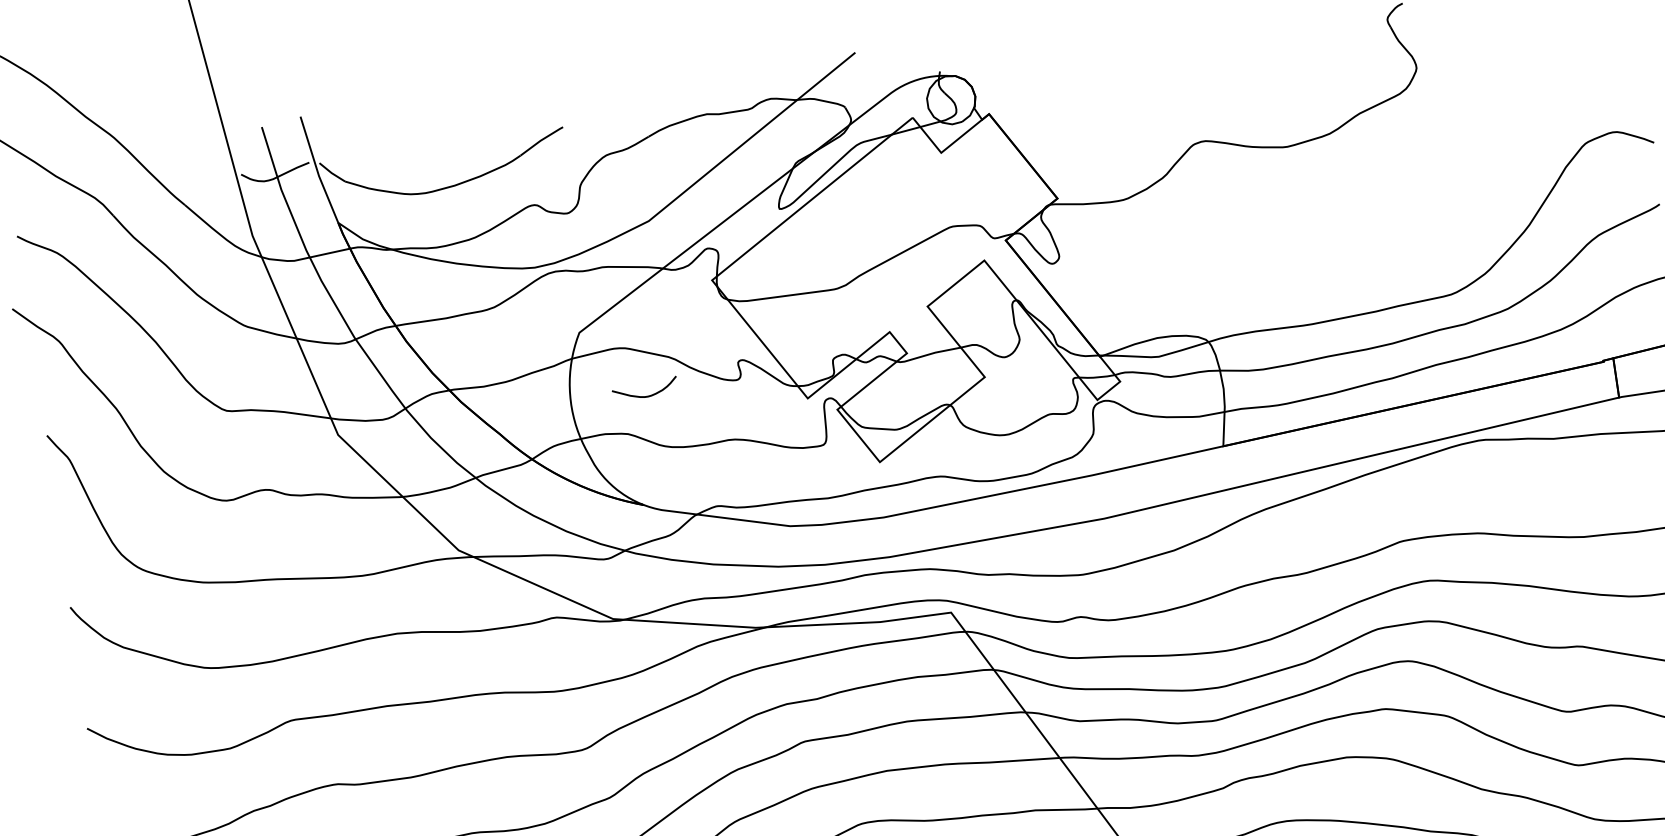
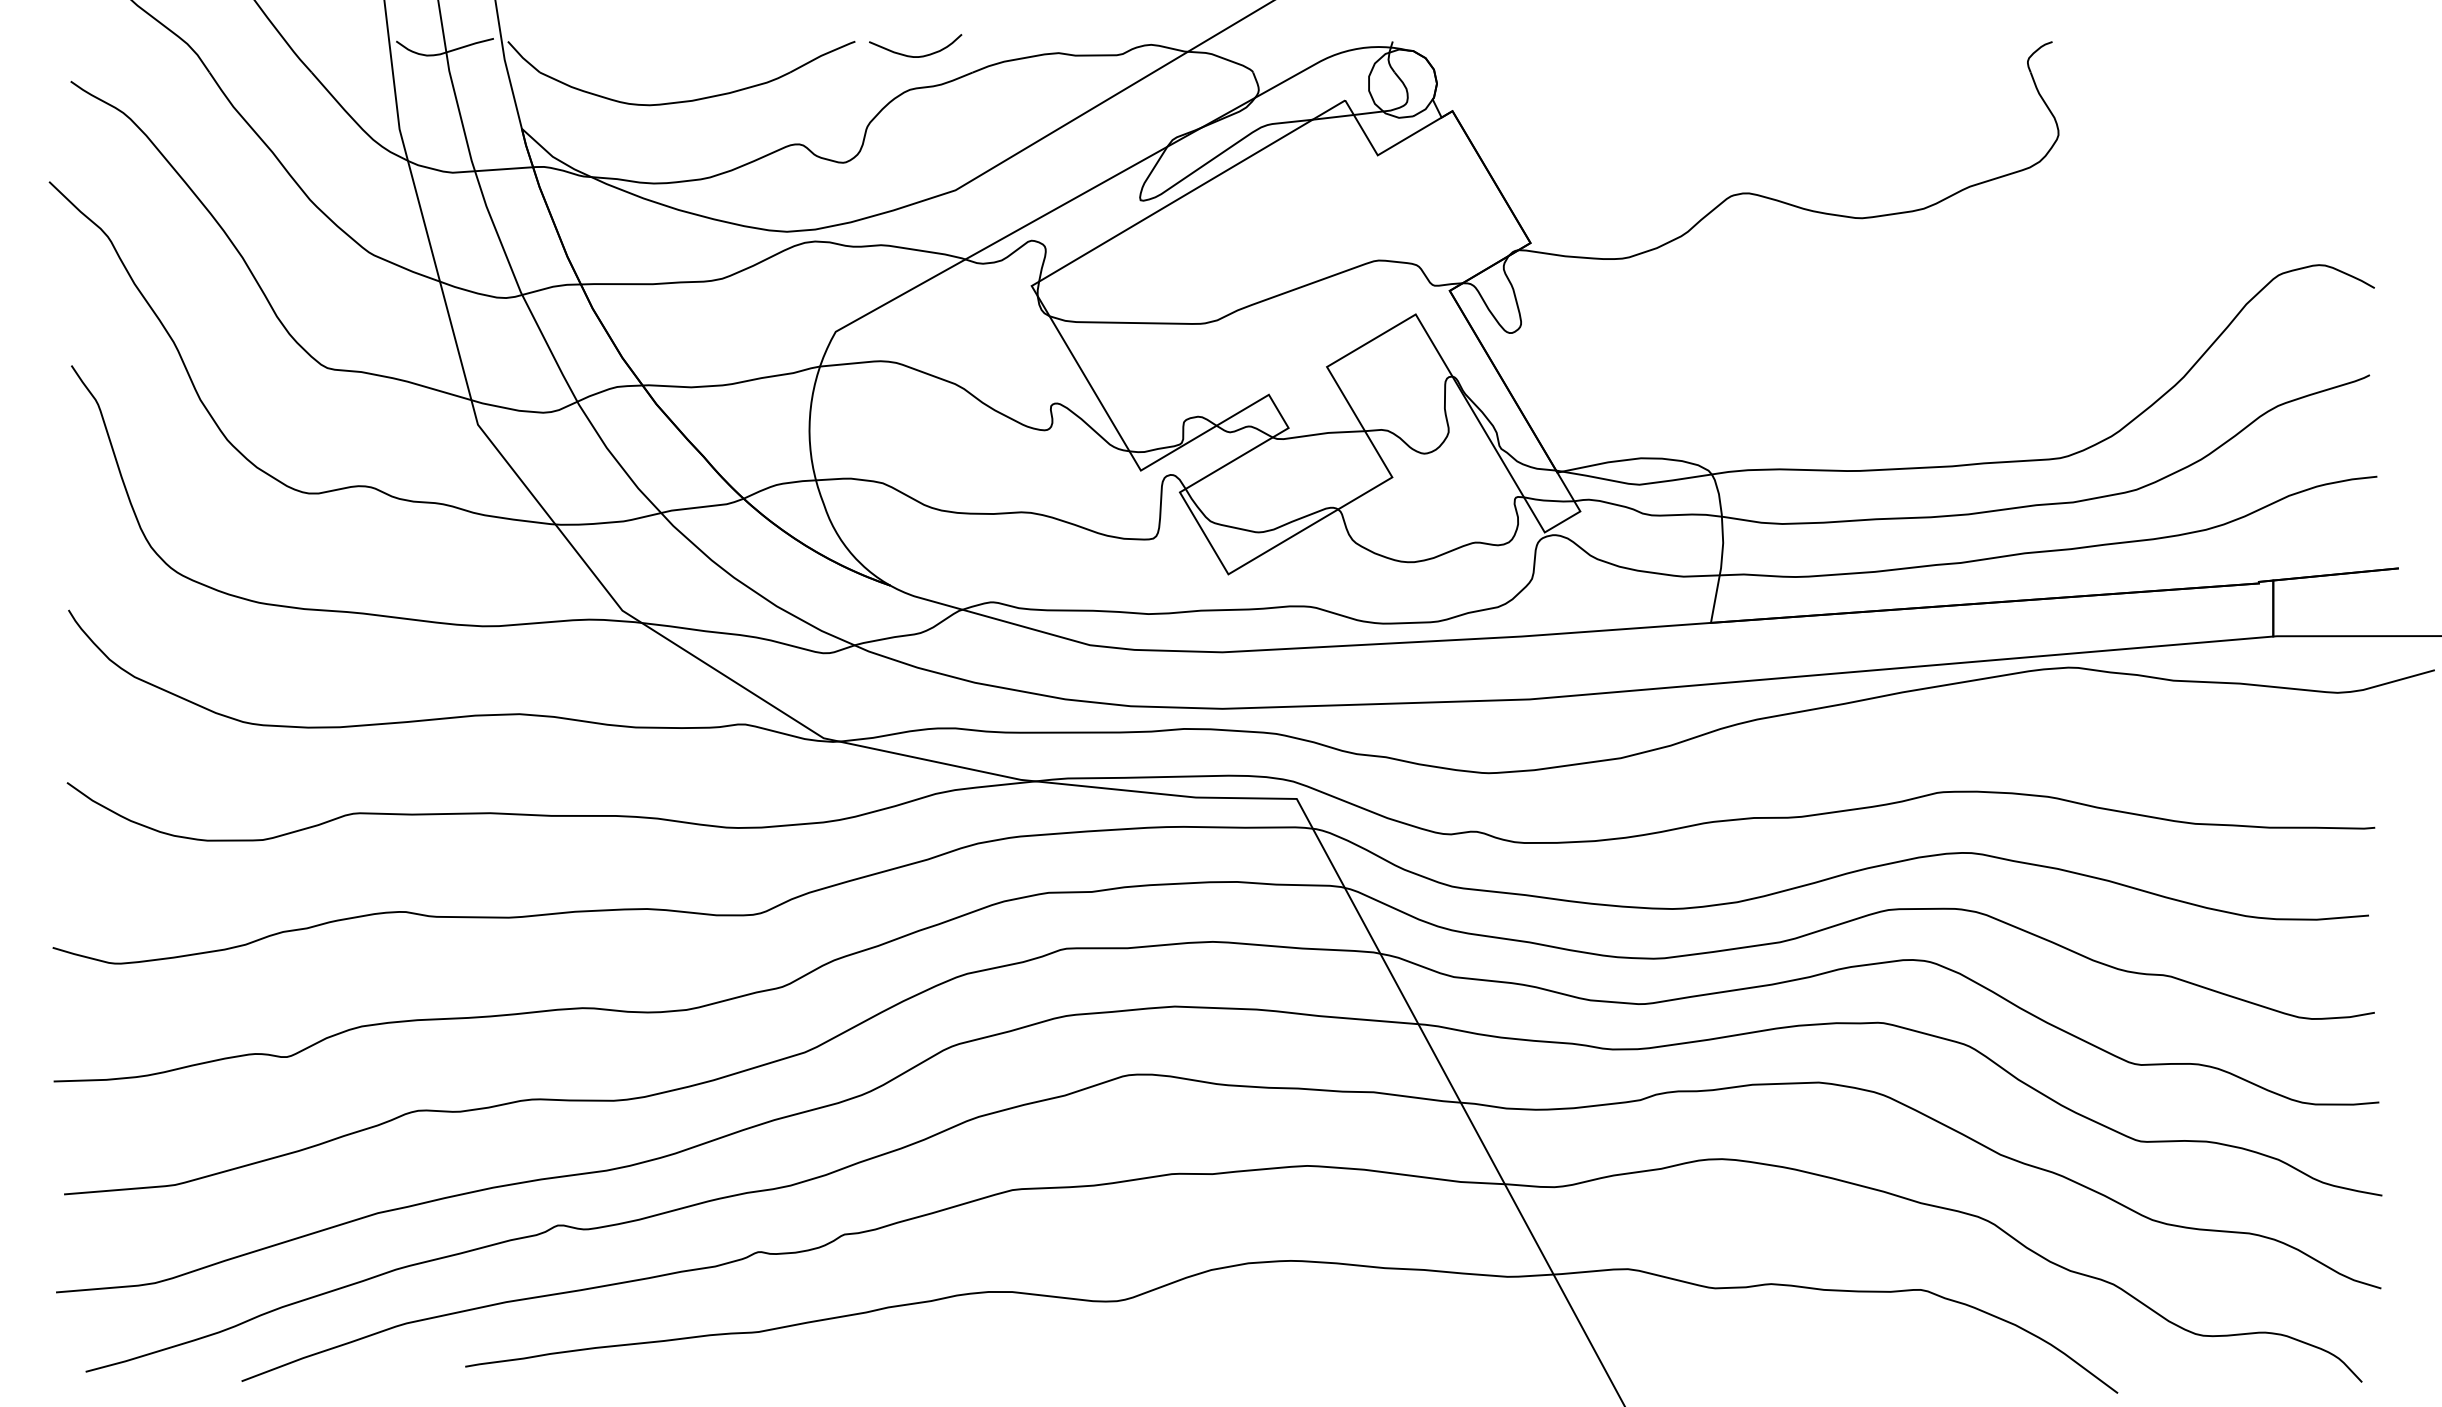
curve: (643, 396) -> (911, 55), moved

